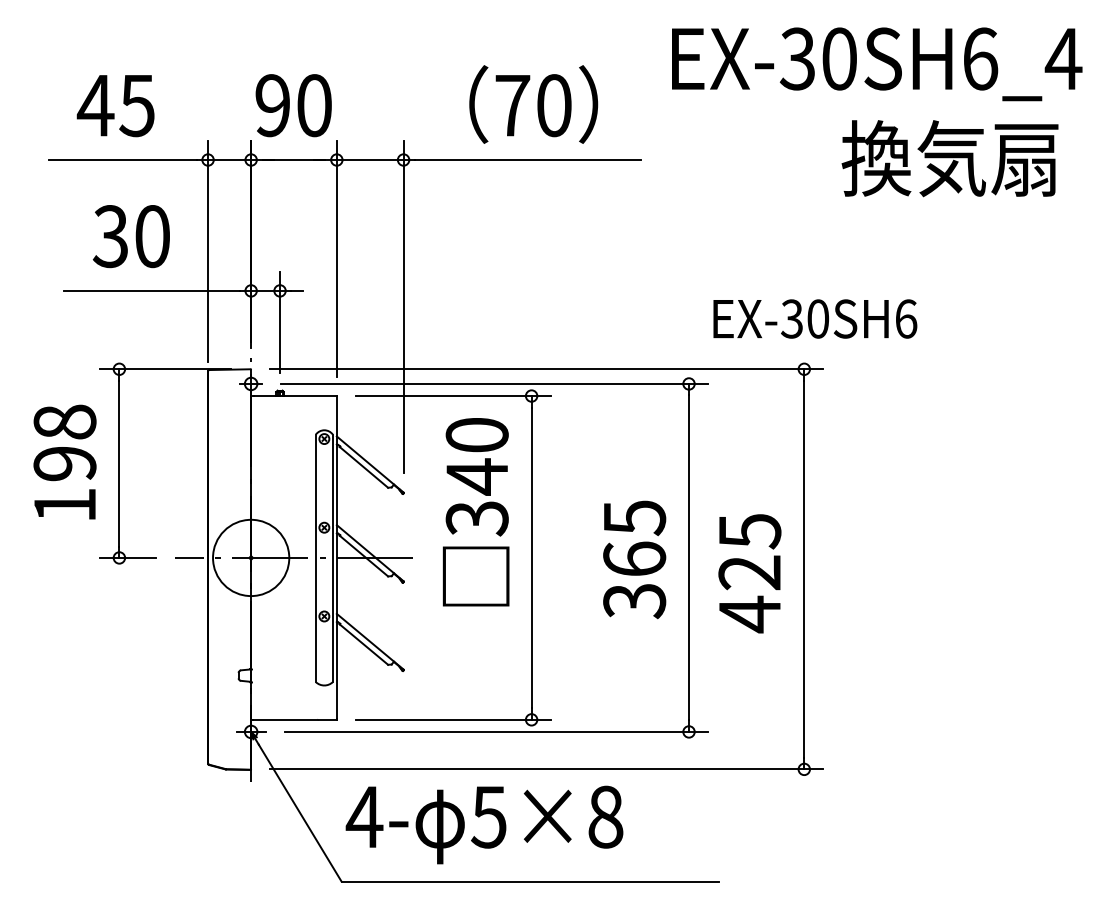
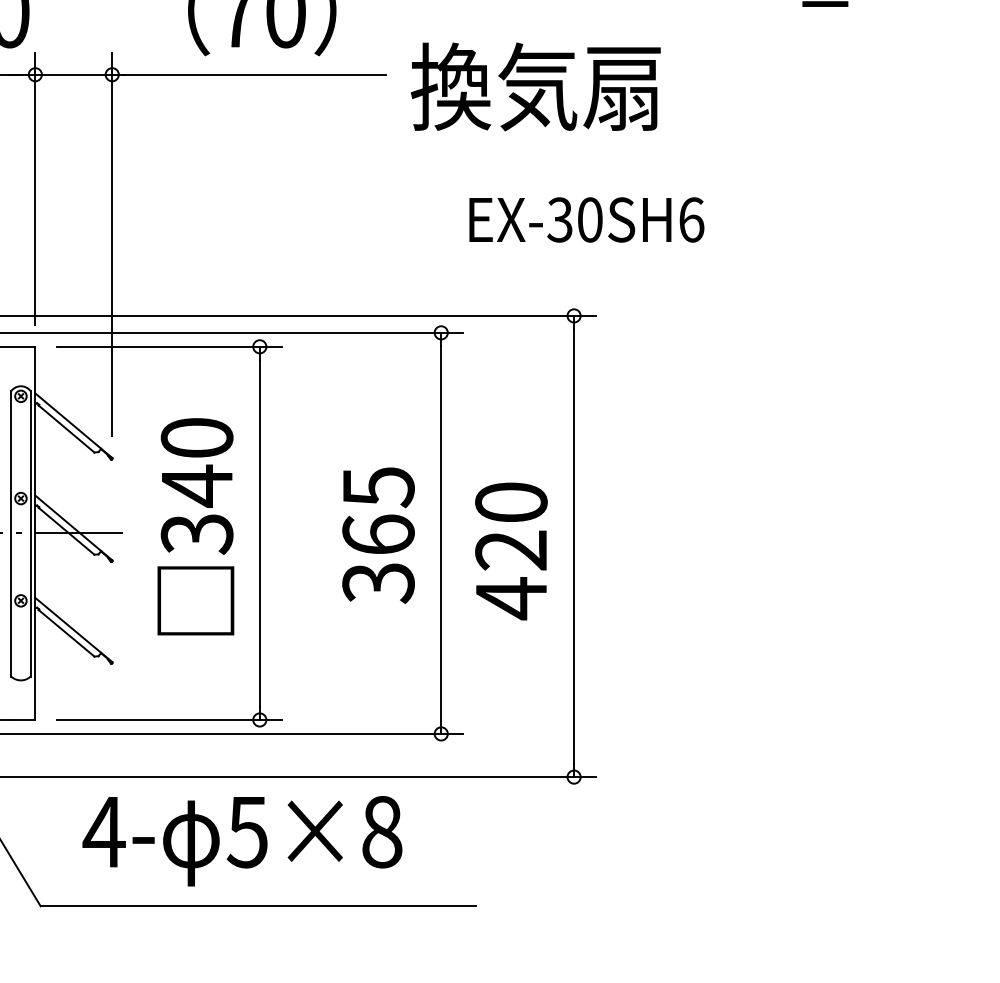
text: (949, 158) -> (535, 86), moved
text: (815, 318) -> (587, 219), moved
text: (475, 512) -> (195, 527), moved
text: (749, 531) -> (510, 502), 425 -> 420
text: (484, 824) -> (242, 840), moved

